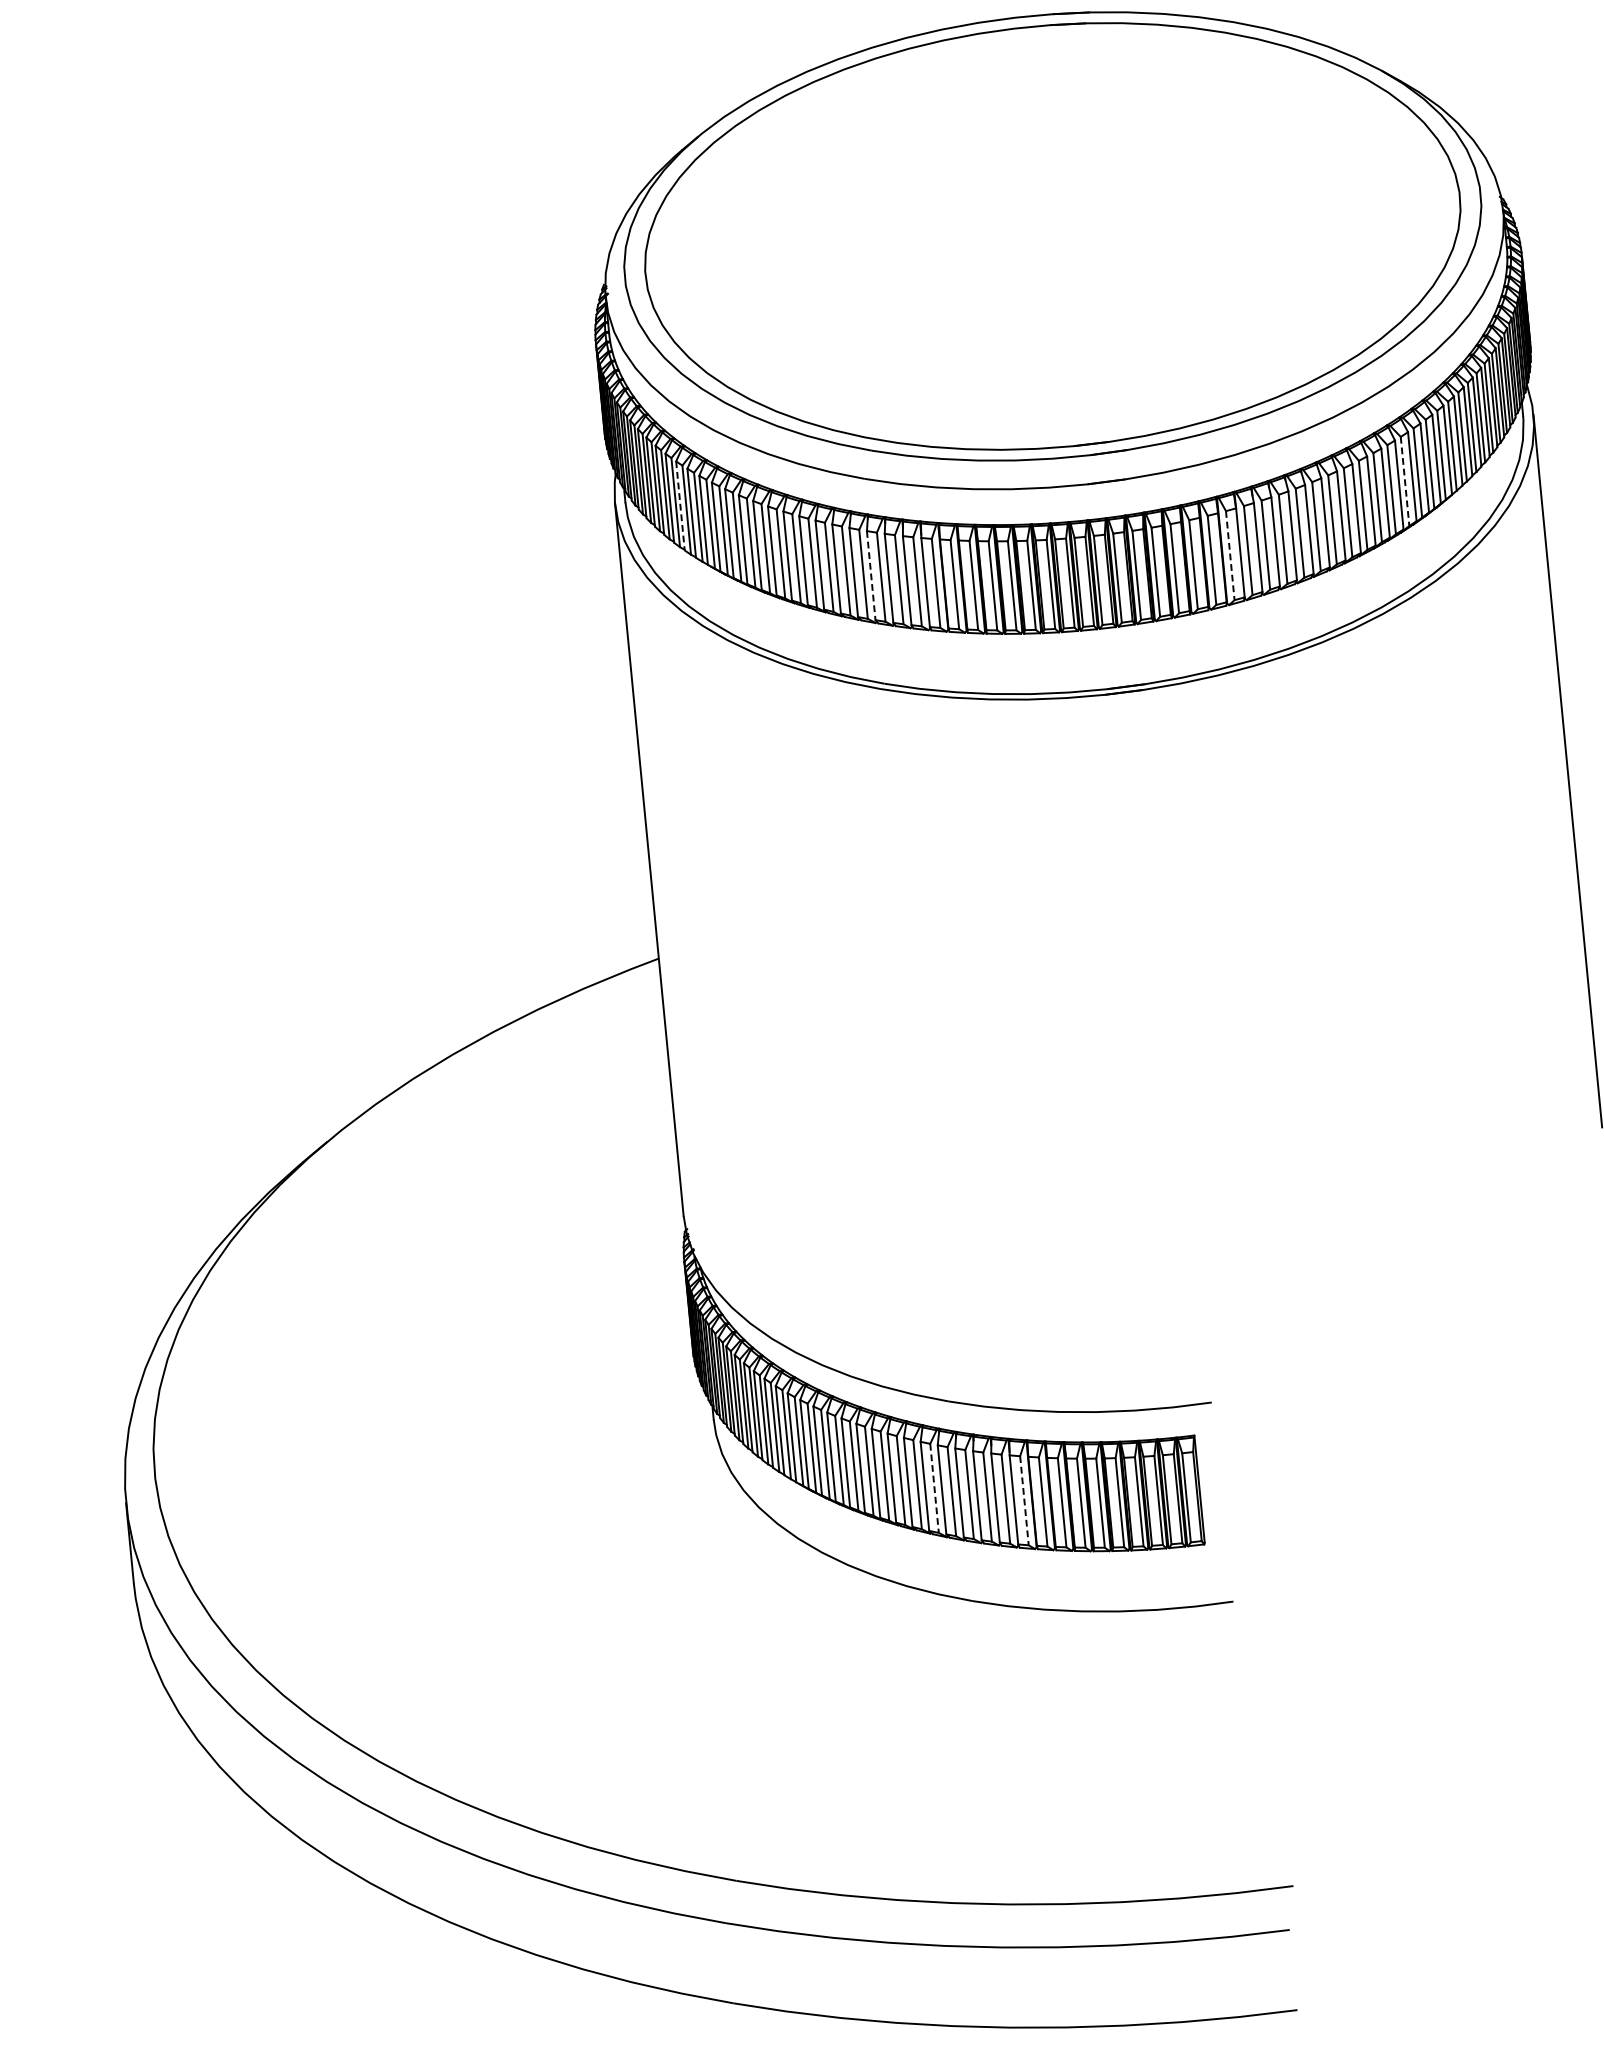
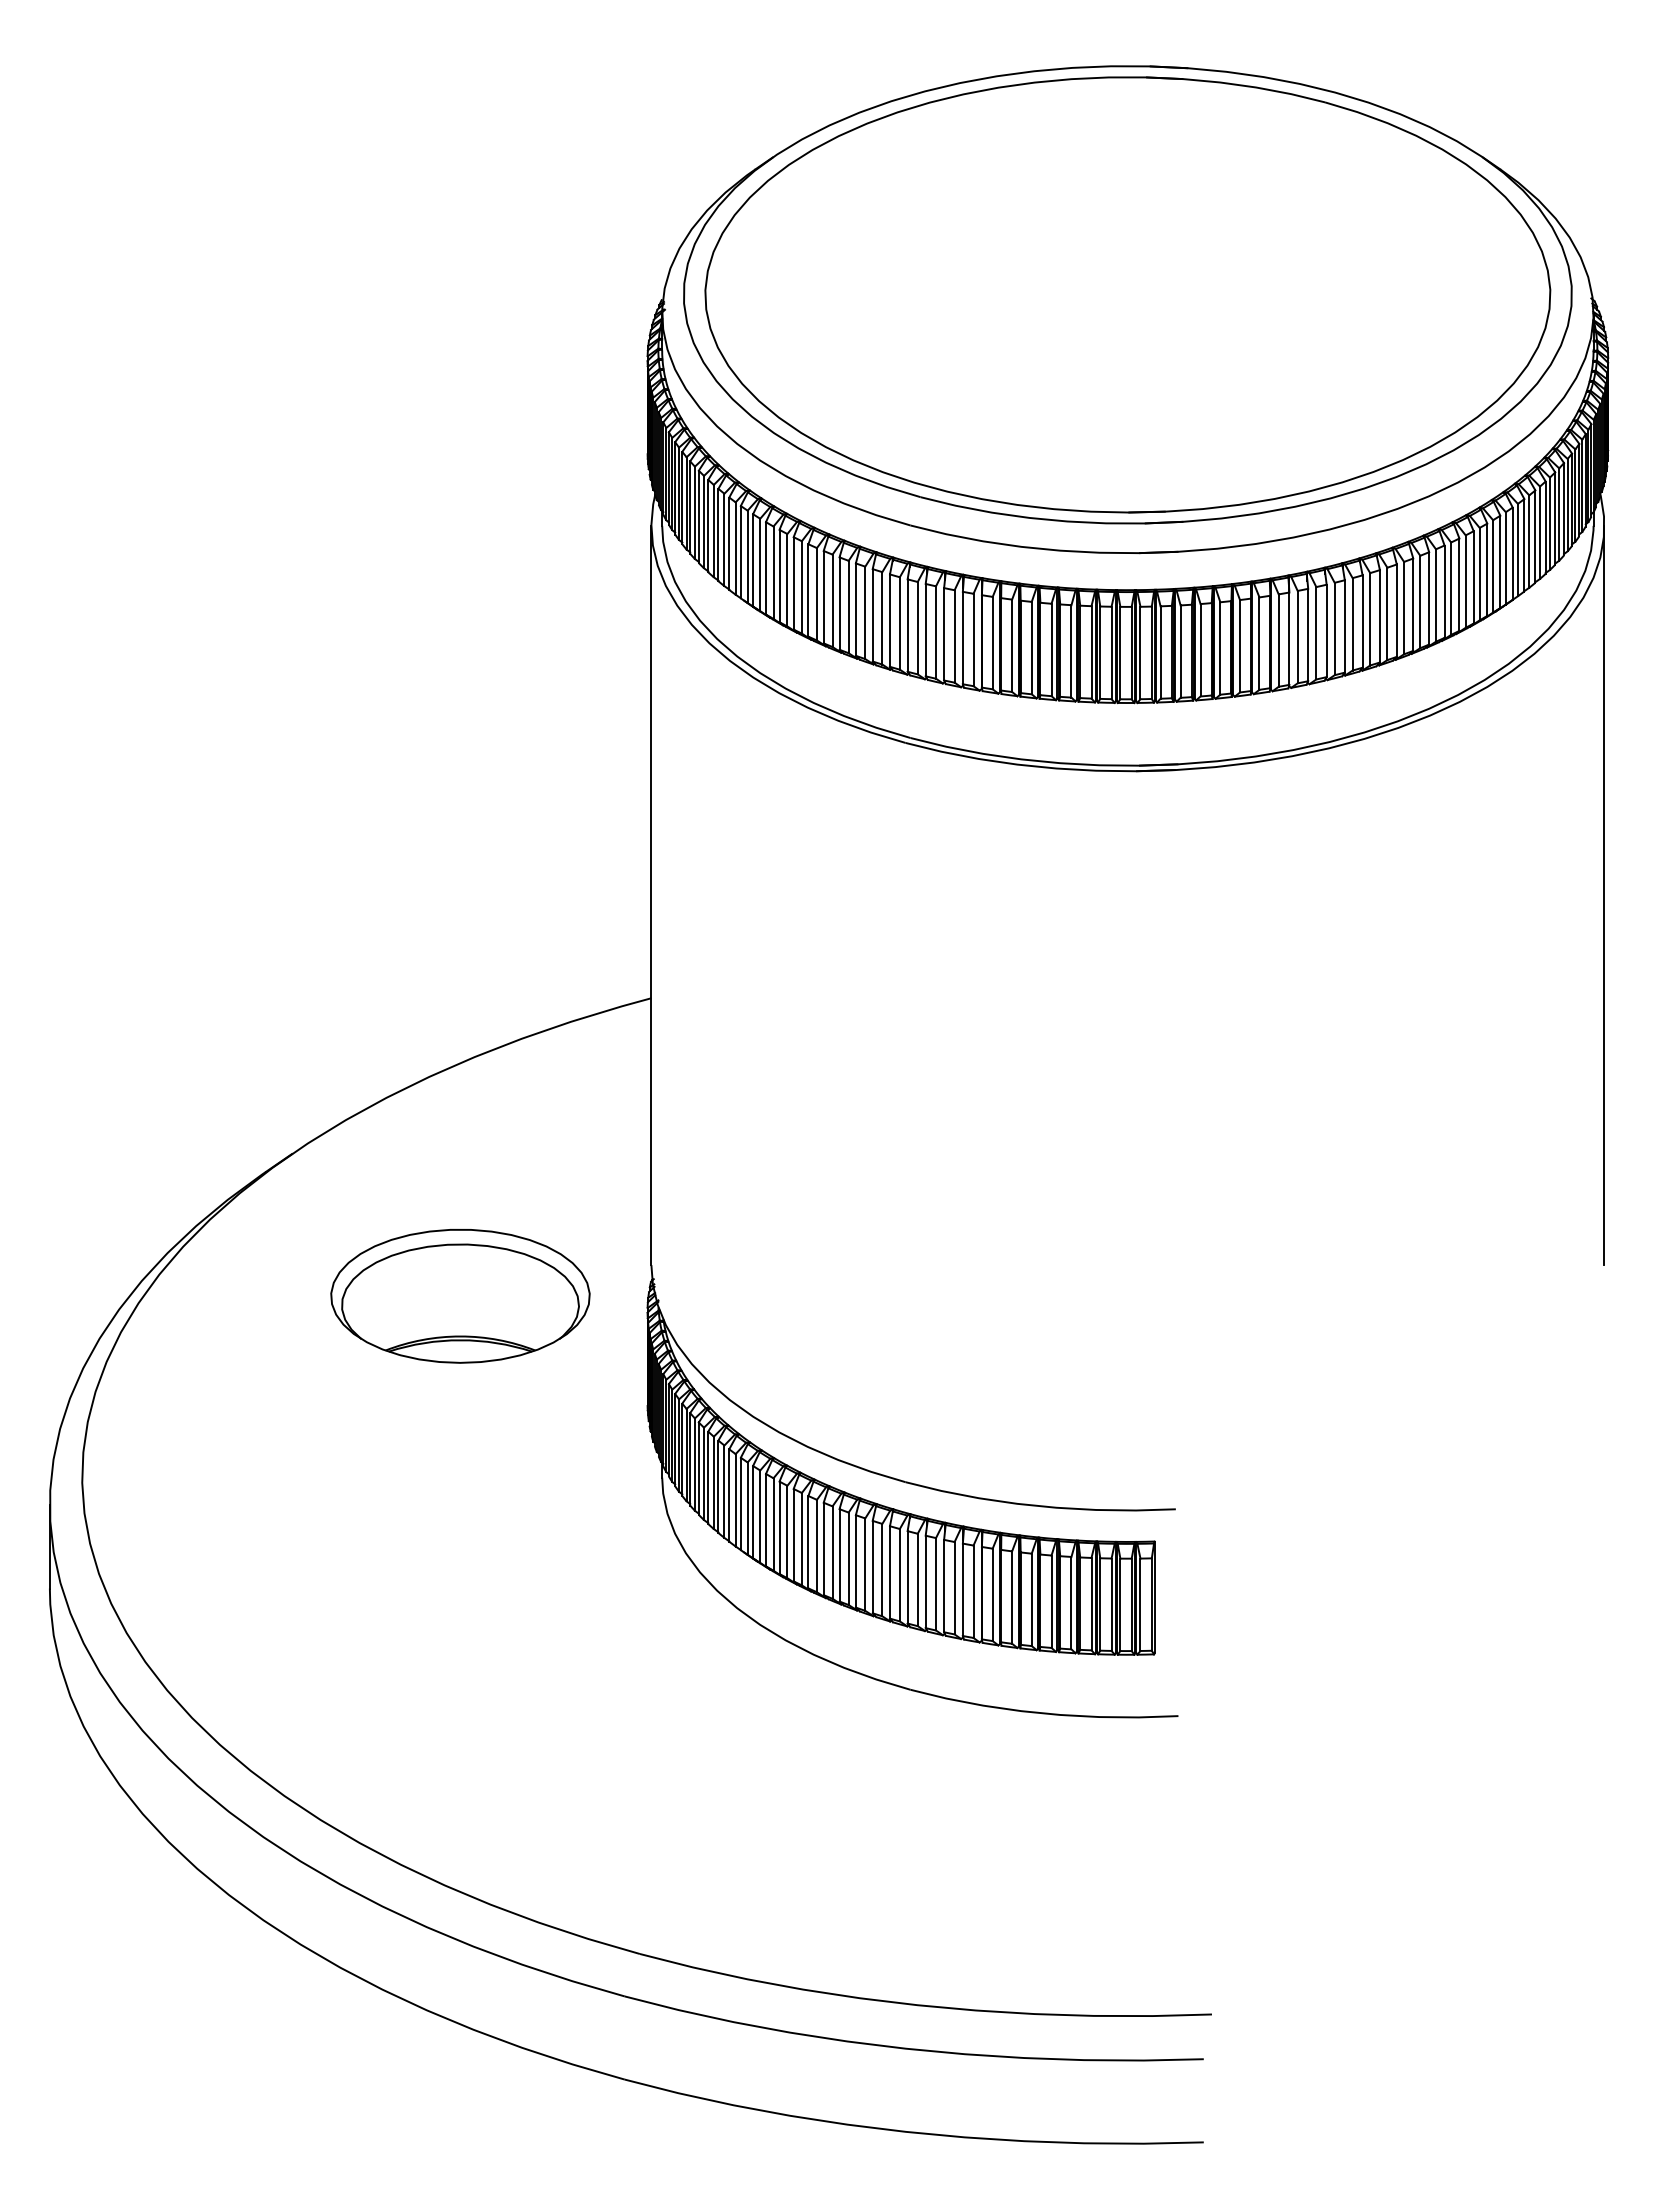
line: (1404, 482) -> (1465, 582), dashed -> solid
line: (680, 506) -> (718, 535), dashed -> solid
line: (1230, 556) -> (1278, 641), dashed -> solid
line: (871, 576) -> (907, 626), dashed -> solid
part: (502, 1263) -> (460, 1296), added
line: (934, 1488) -> (882, 1570), dashed -> solid
line: (1024, 1501) -> (973, 1592), dashed -> solid

